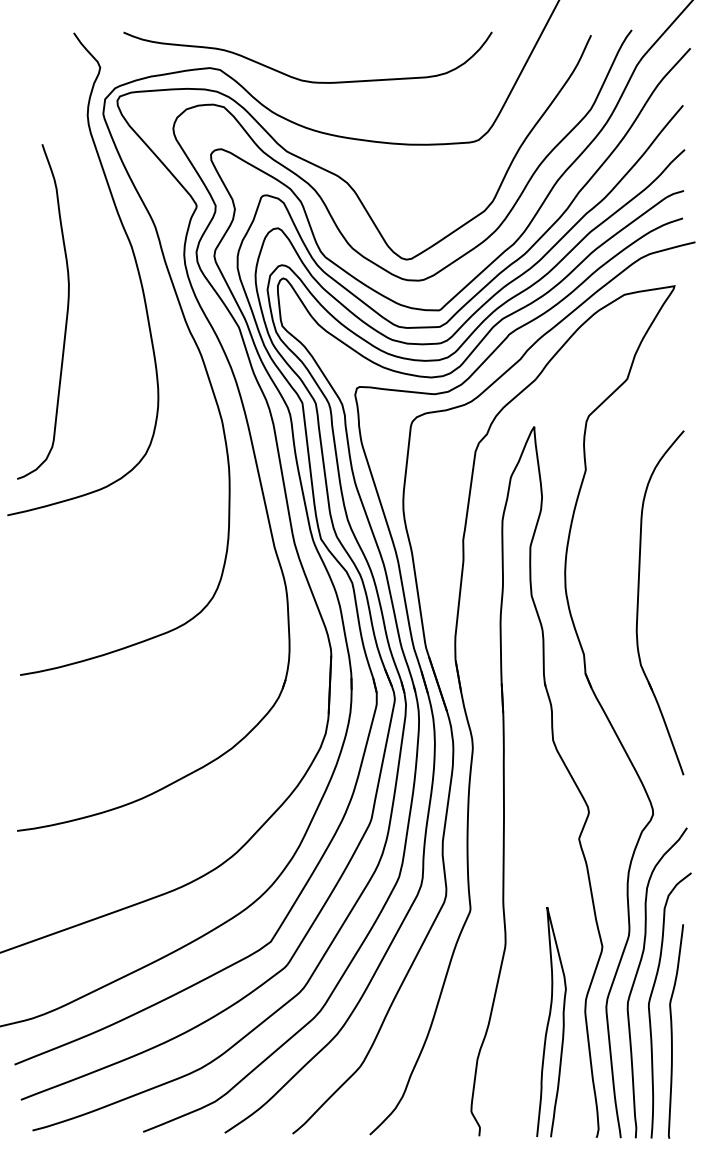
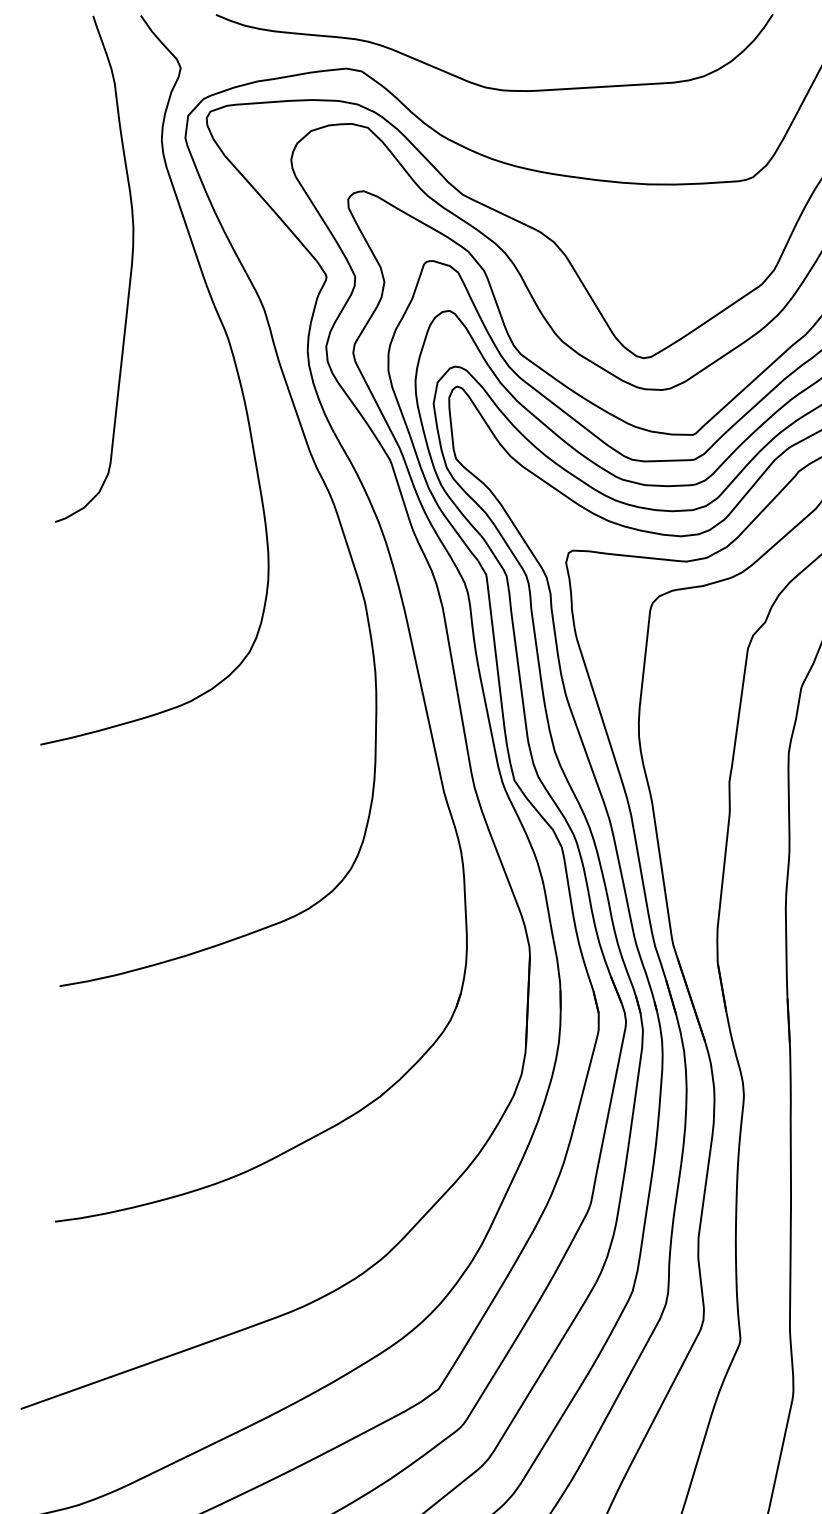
curve: (66, 311) -> (129, 268), moved

